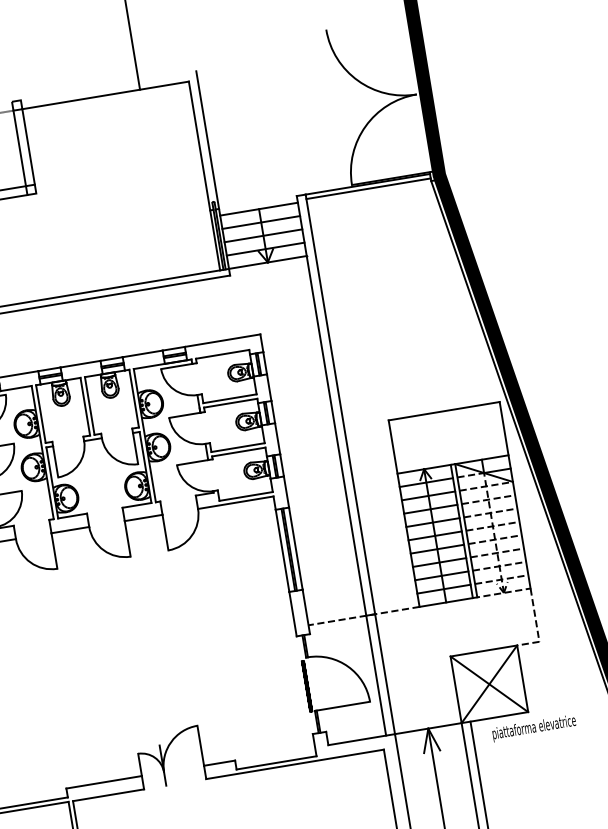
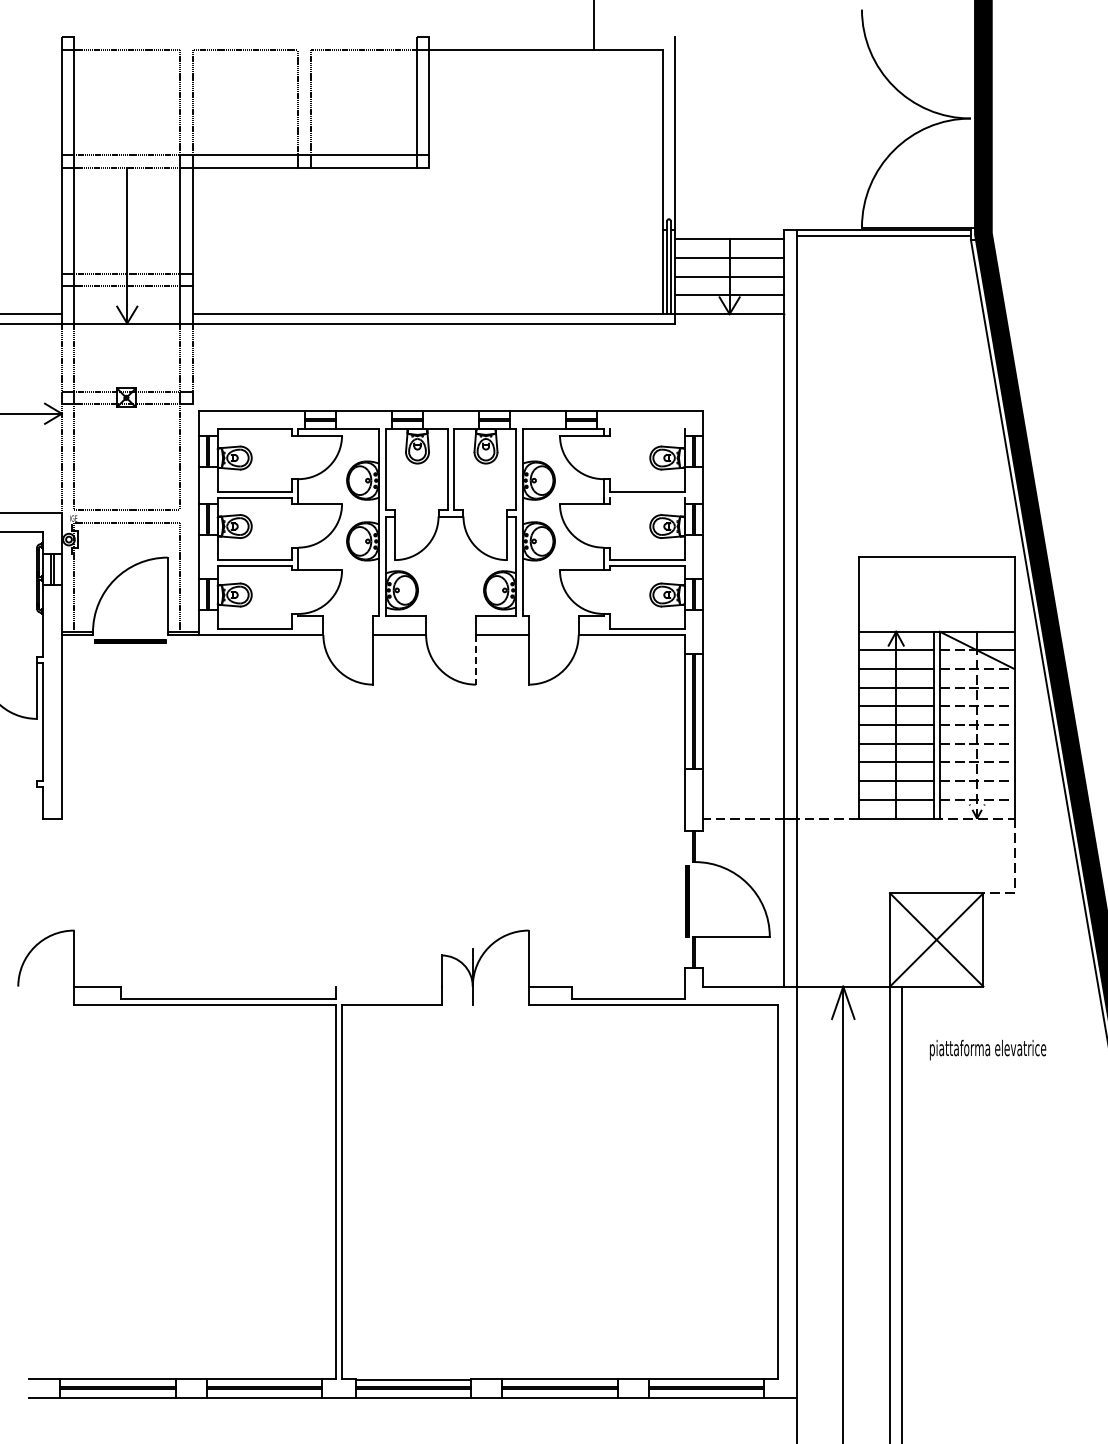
line: (222, 354) -> (646, 429), removed
line: (230, 403) -> (646, 497), removed
line: (127, 538) -> (475, 659), solid -> dashed
text: (534, 727) -> (988, 1049), moved
line: (103, 782) -> (388, 986), removed

